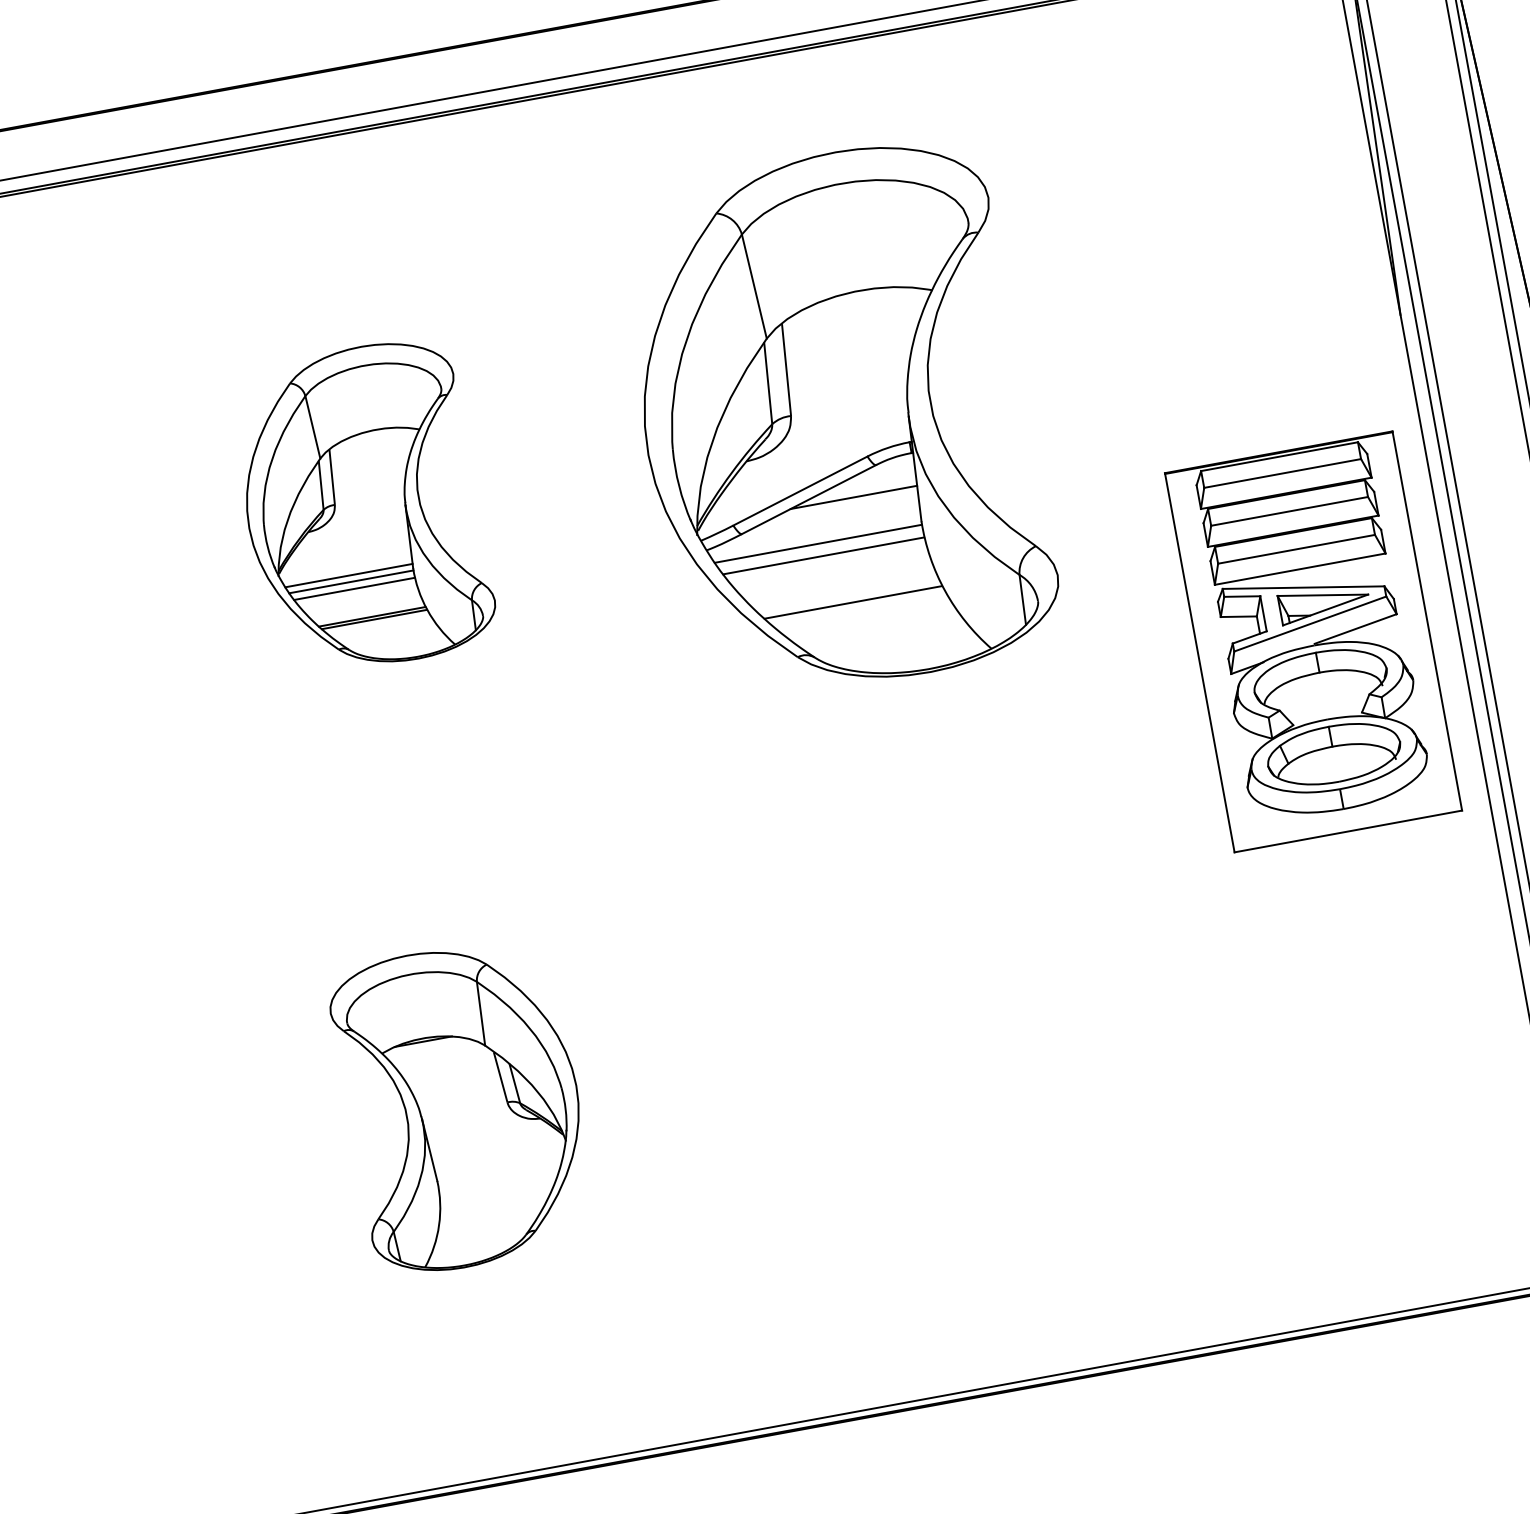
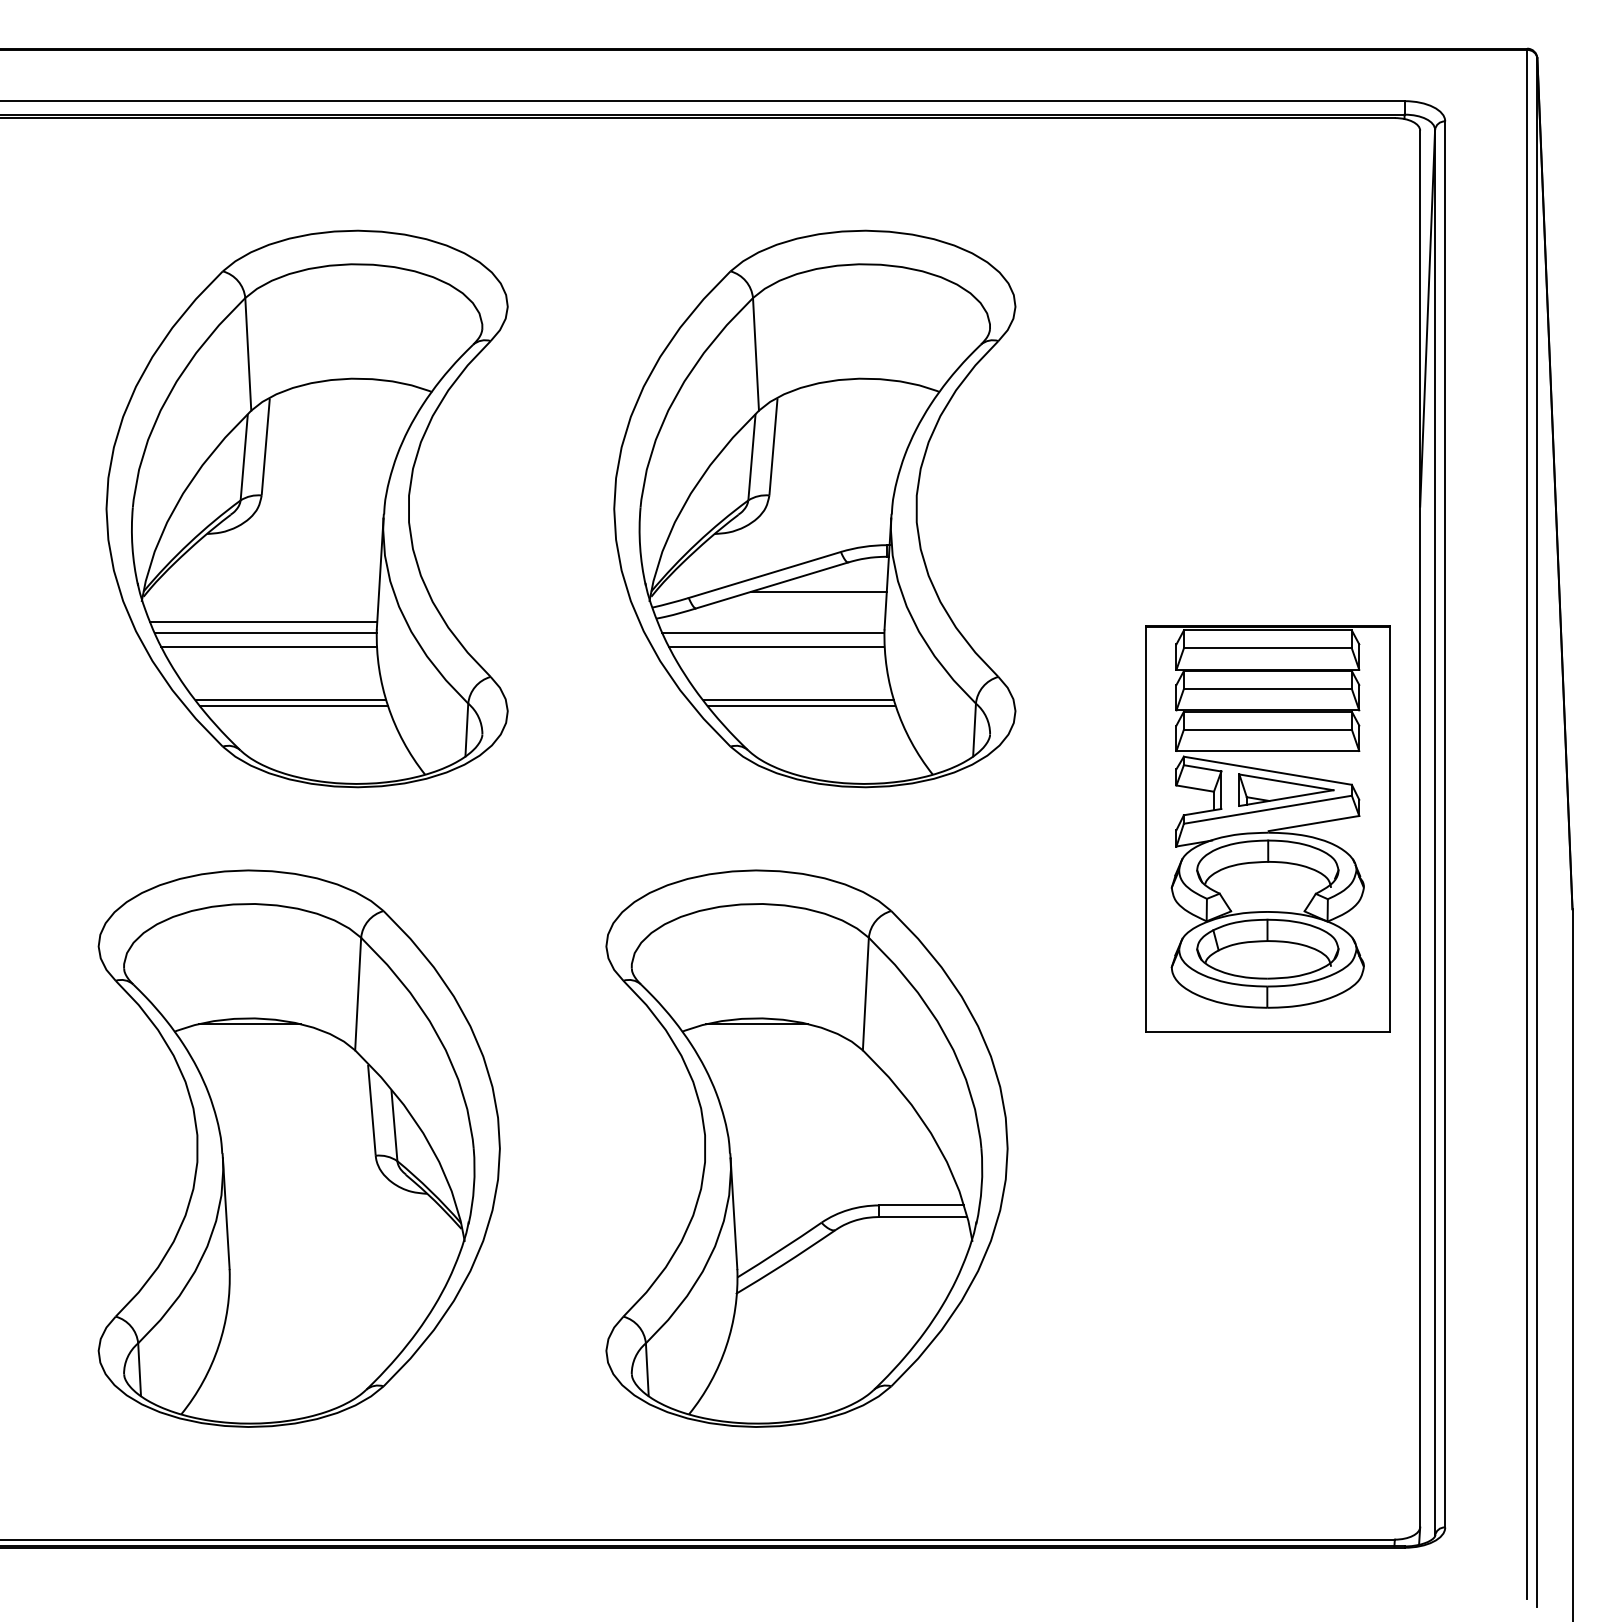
part: (361, 507) -> (306, 508), size x1.67
line: (856, 606) -> (801, 705), added
part: (937, 1019) -> (806, 1148), added
part: (463, 1106) -> (298, 1148), size x1.67

